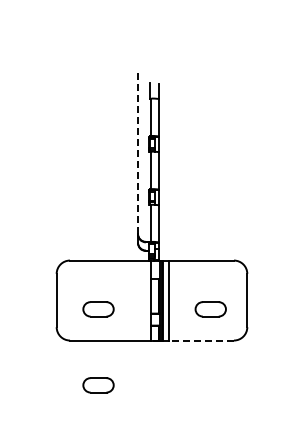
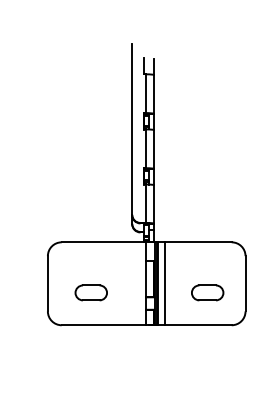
line: (138, 151) -> (132, 129), dashed -> solid
line: (201, 340) -> (198, 325), dashed -> solid
part: (98, 385) -> (91, 371), removed

